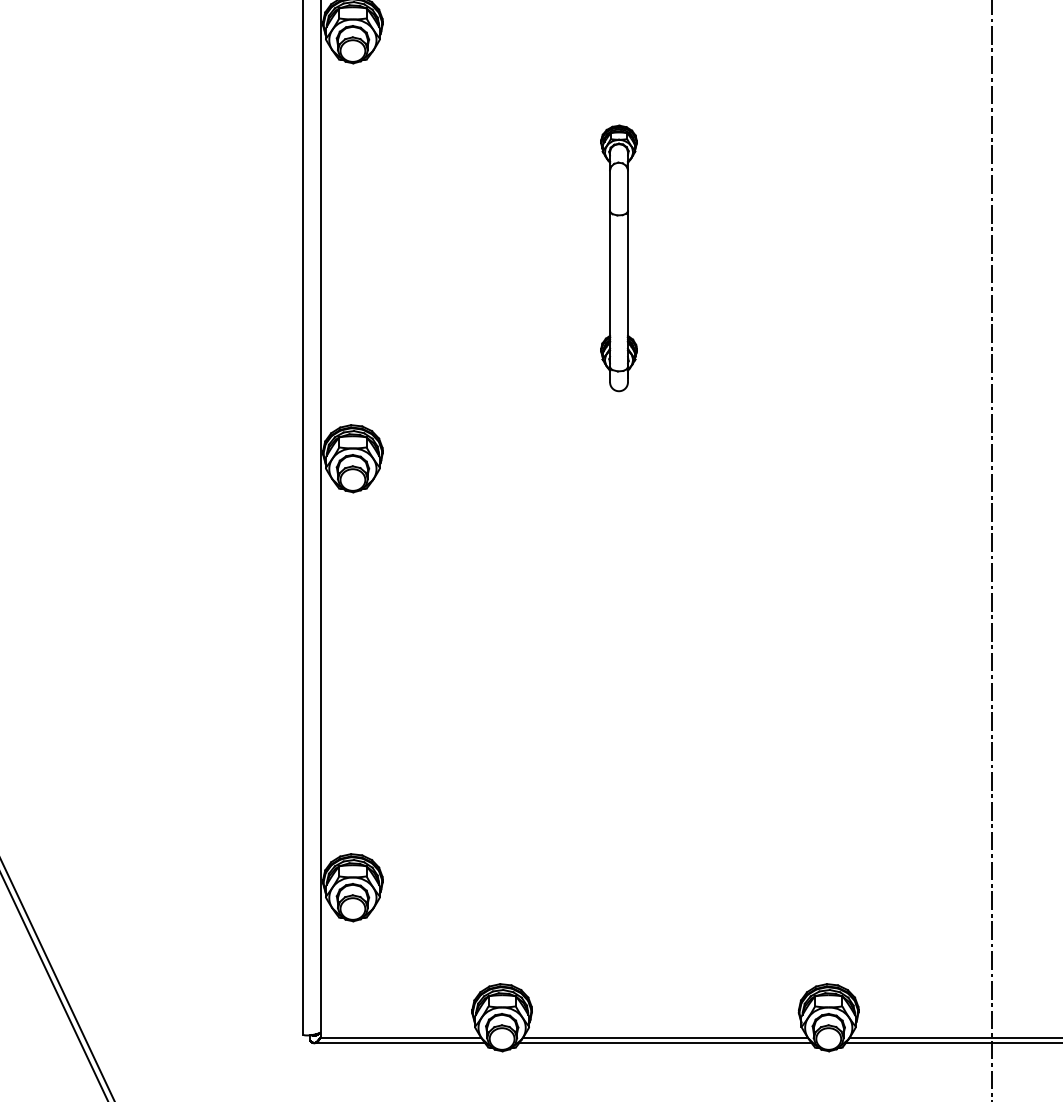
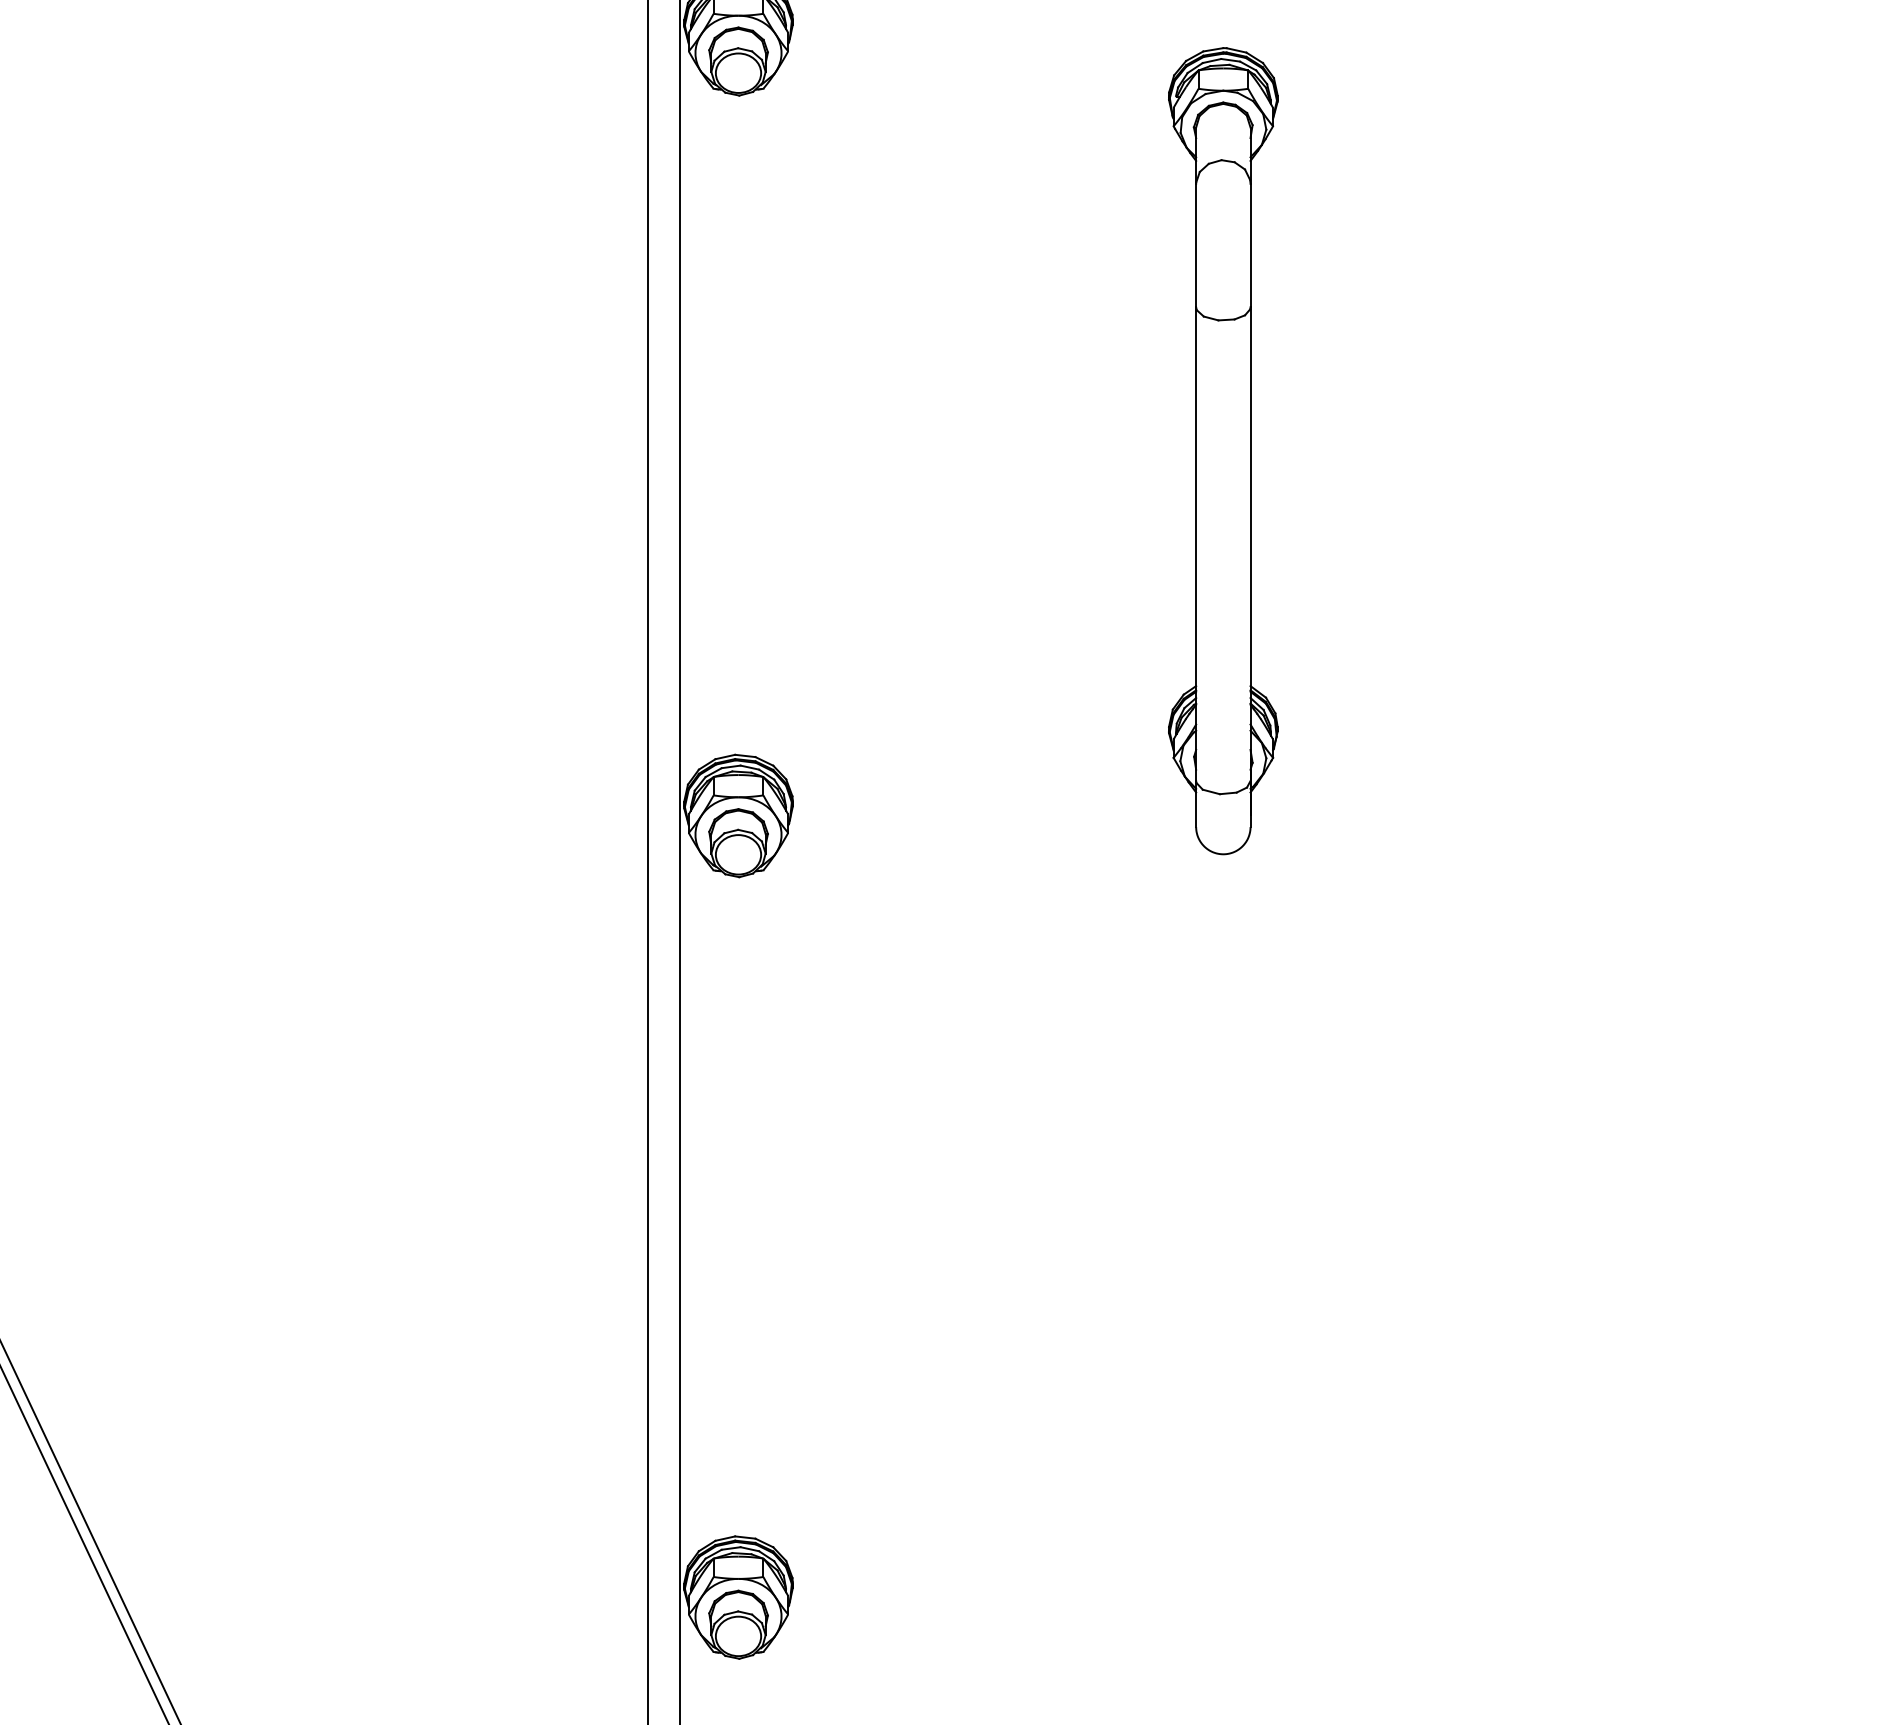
part: (618, 258) -> (1222, 451), size x1.67

